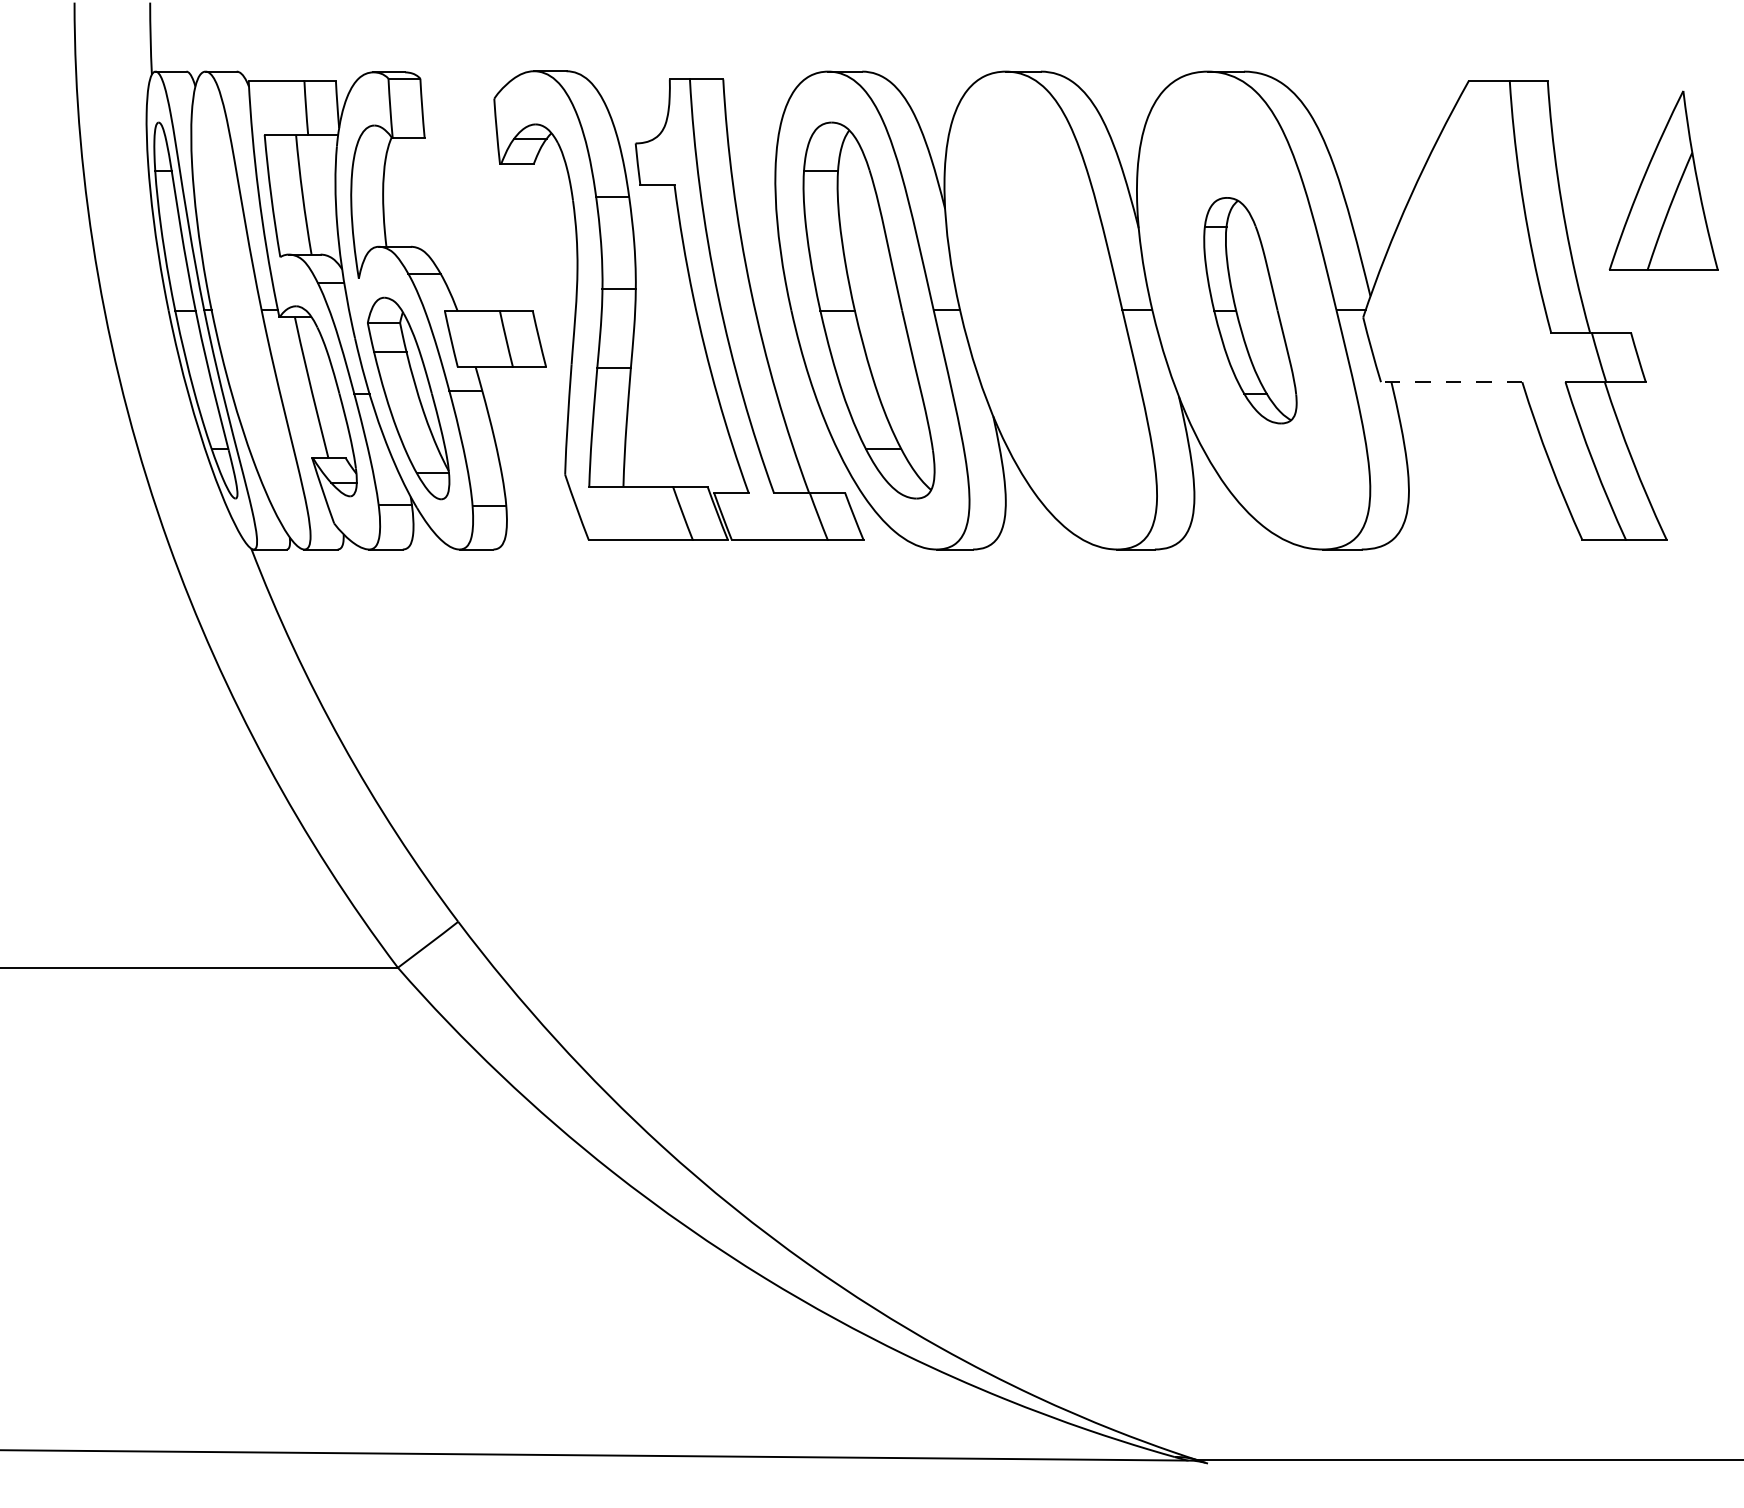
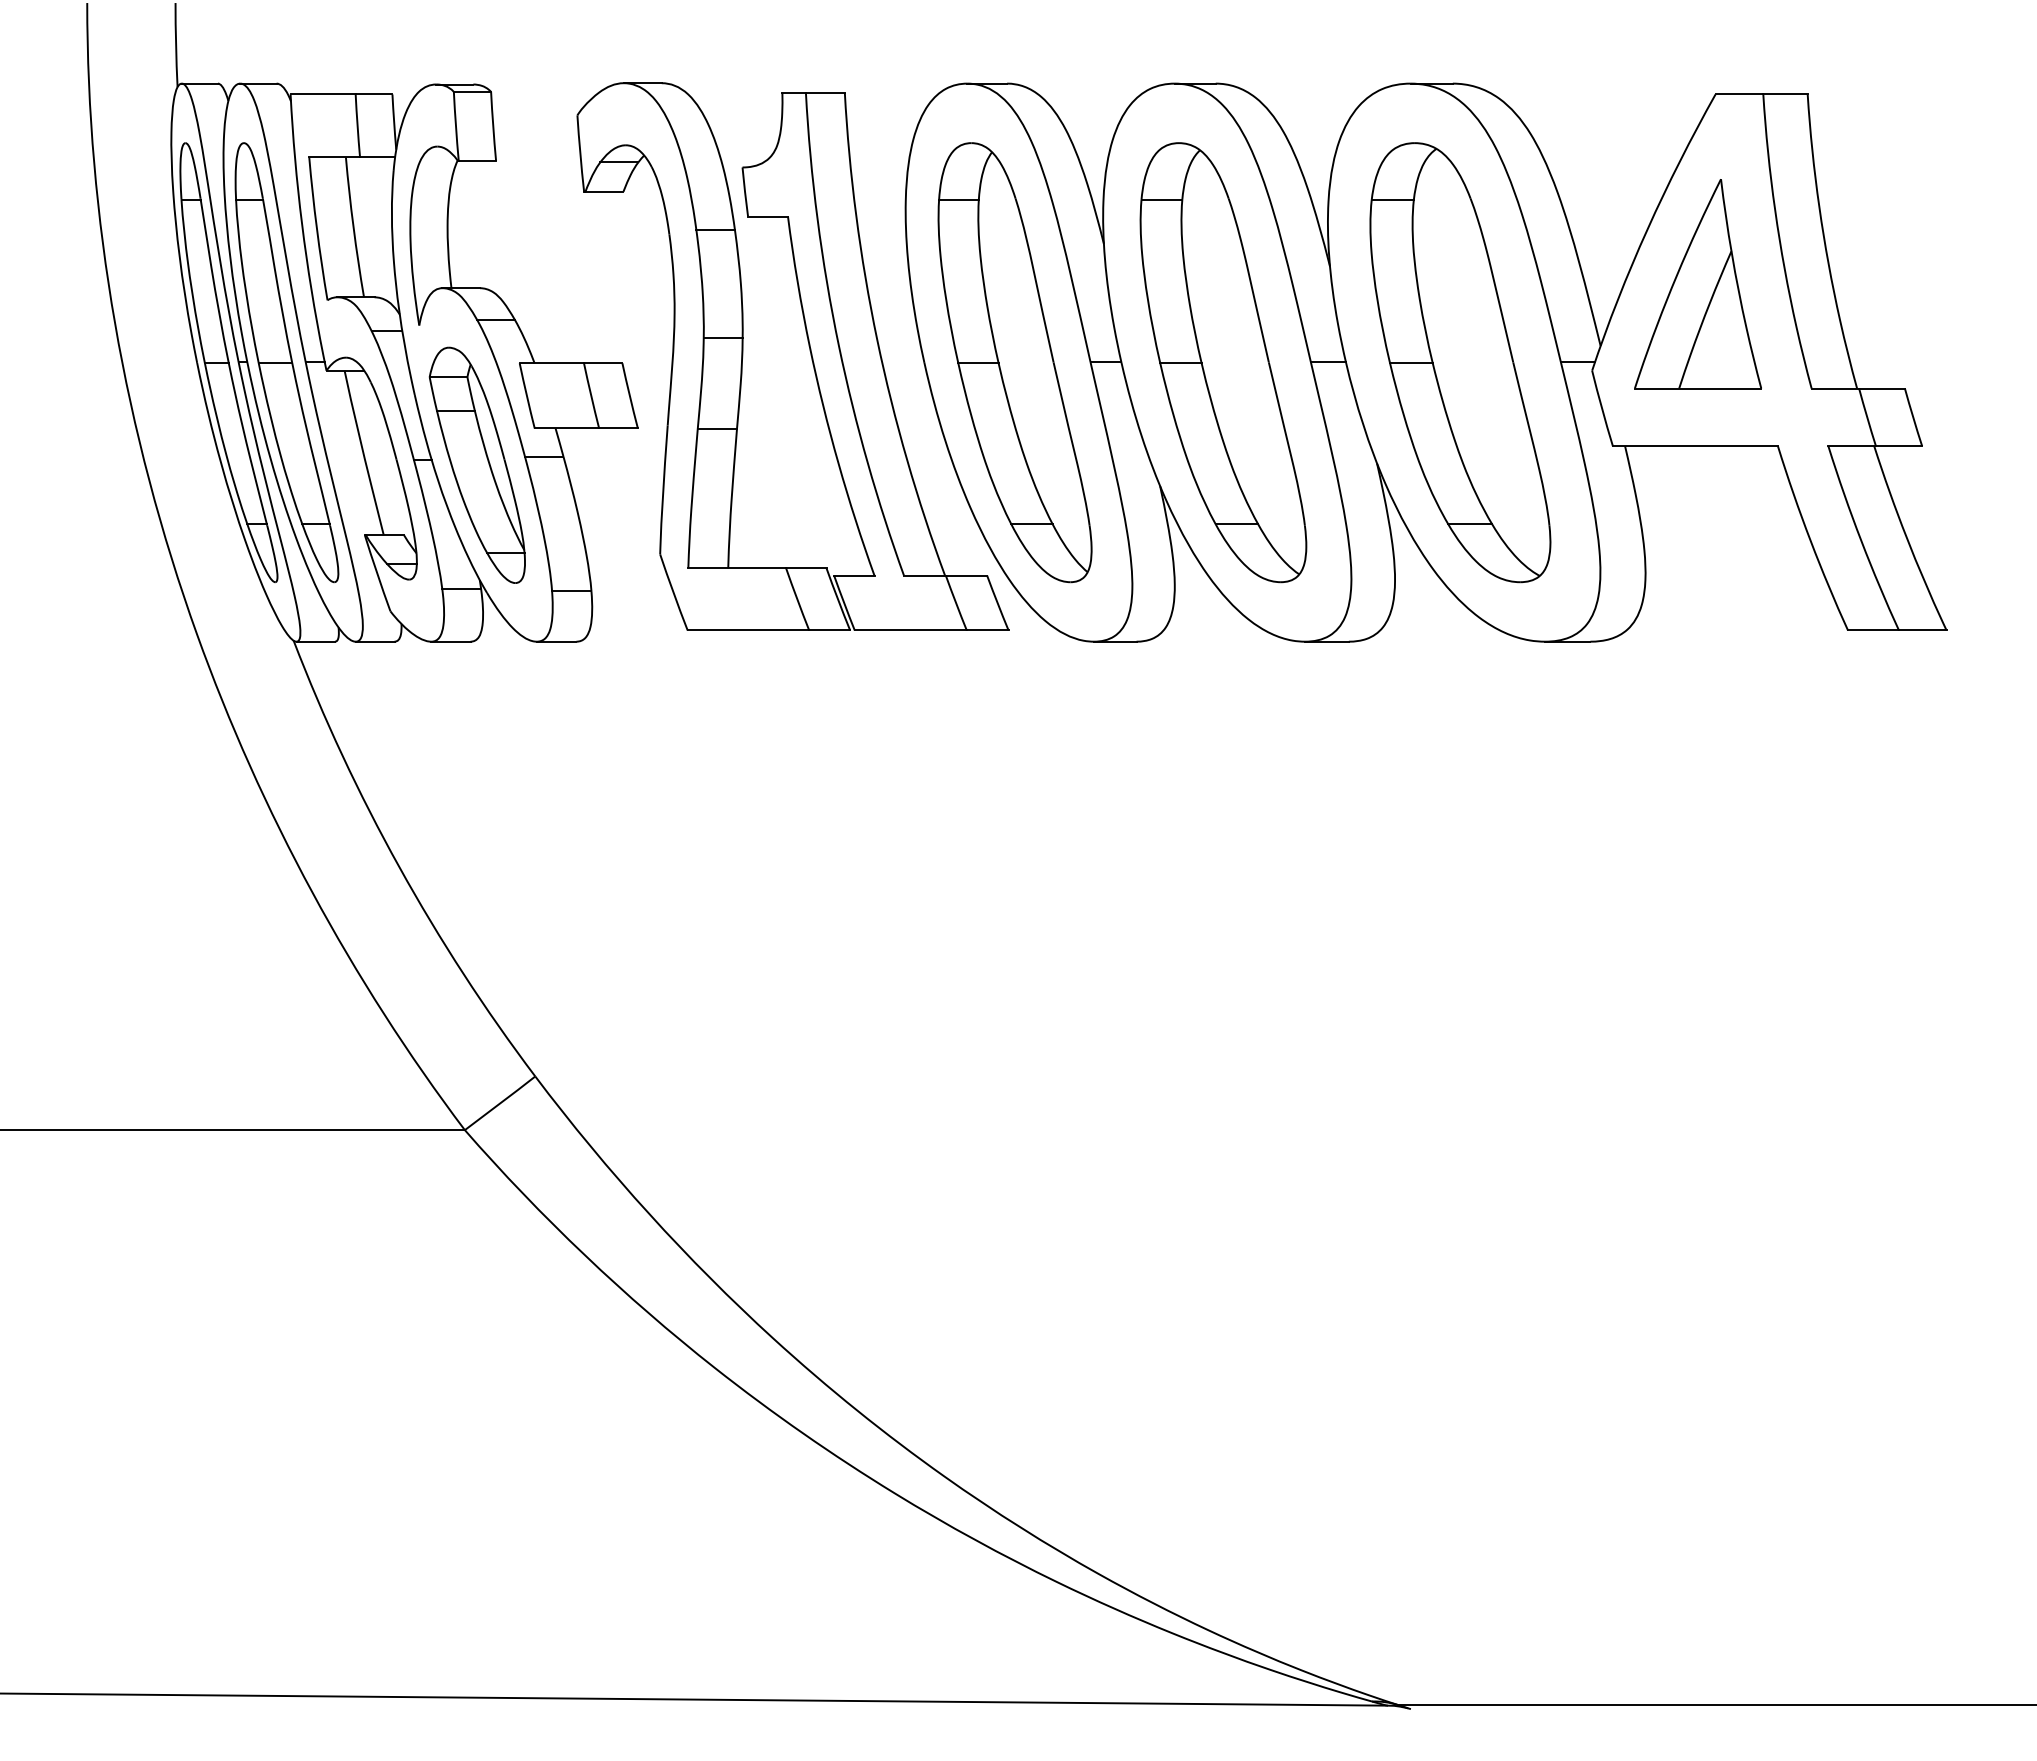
part: (1663, 181) -> (1697, 284), moved
part: (245, 310) -> (286, 362), added
part: (1047, 310) -> (1223, 362), added
part: (1250, 310) -> (1460, 362), size x1.67
line: (1451, 382) -> (1695, 446), dashed -> solid

